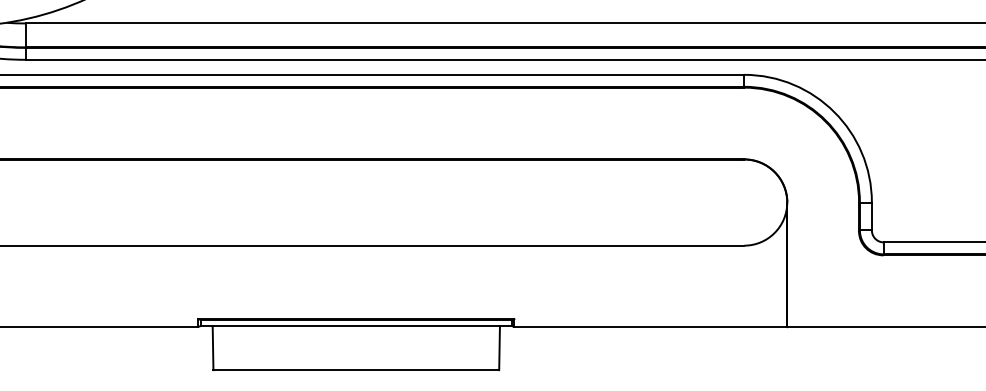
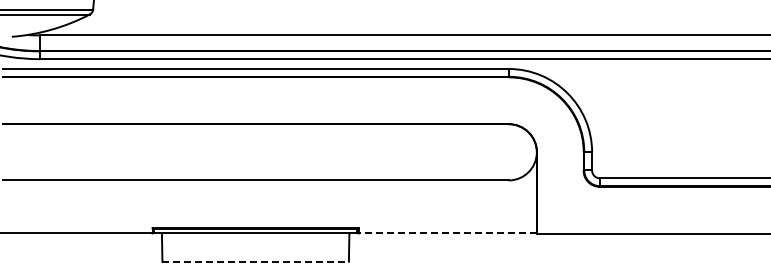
line: (650, 326) -> (447, 233), solid -> dashed
line: (357, 369) -> (256, 261), solid -> dashed

